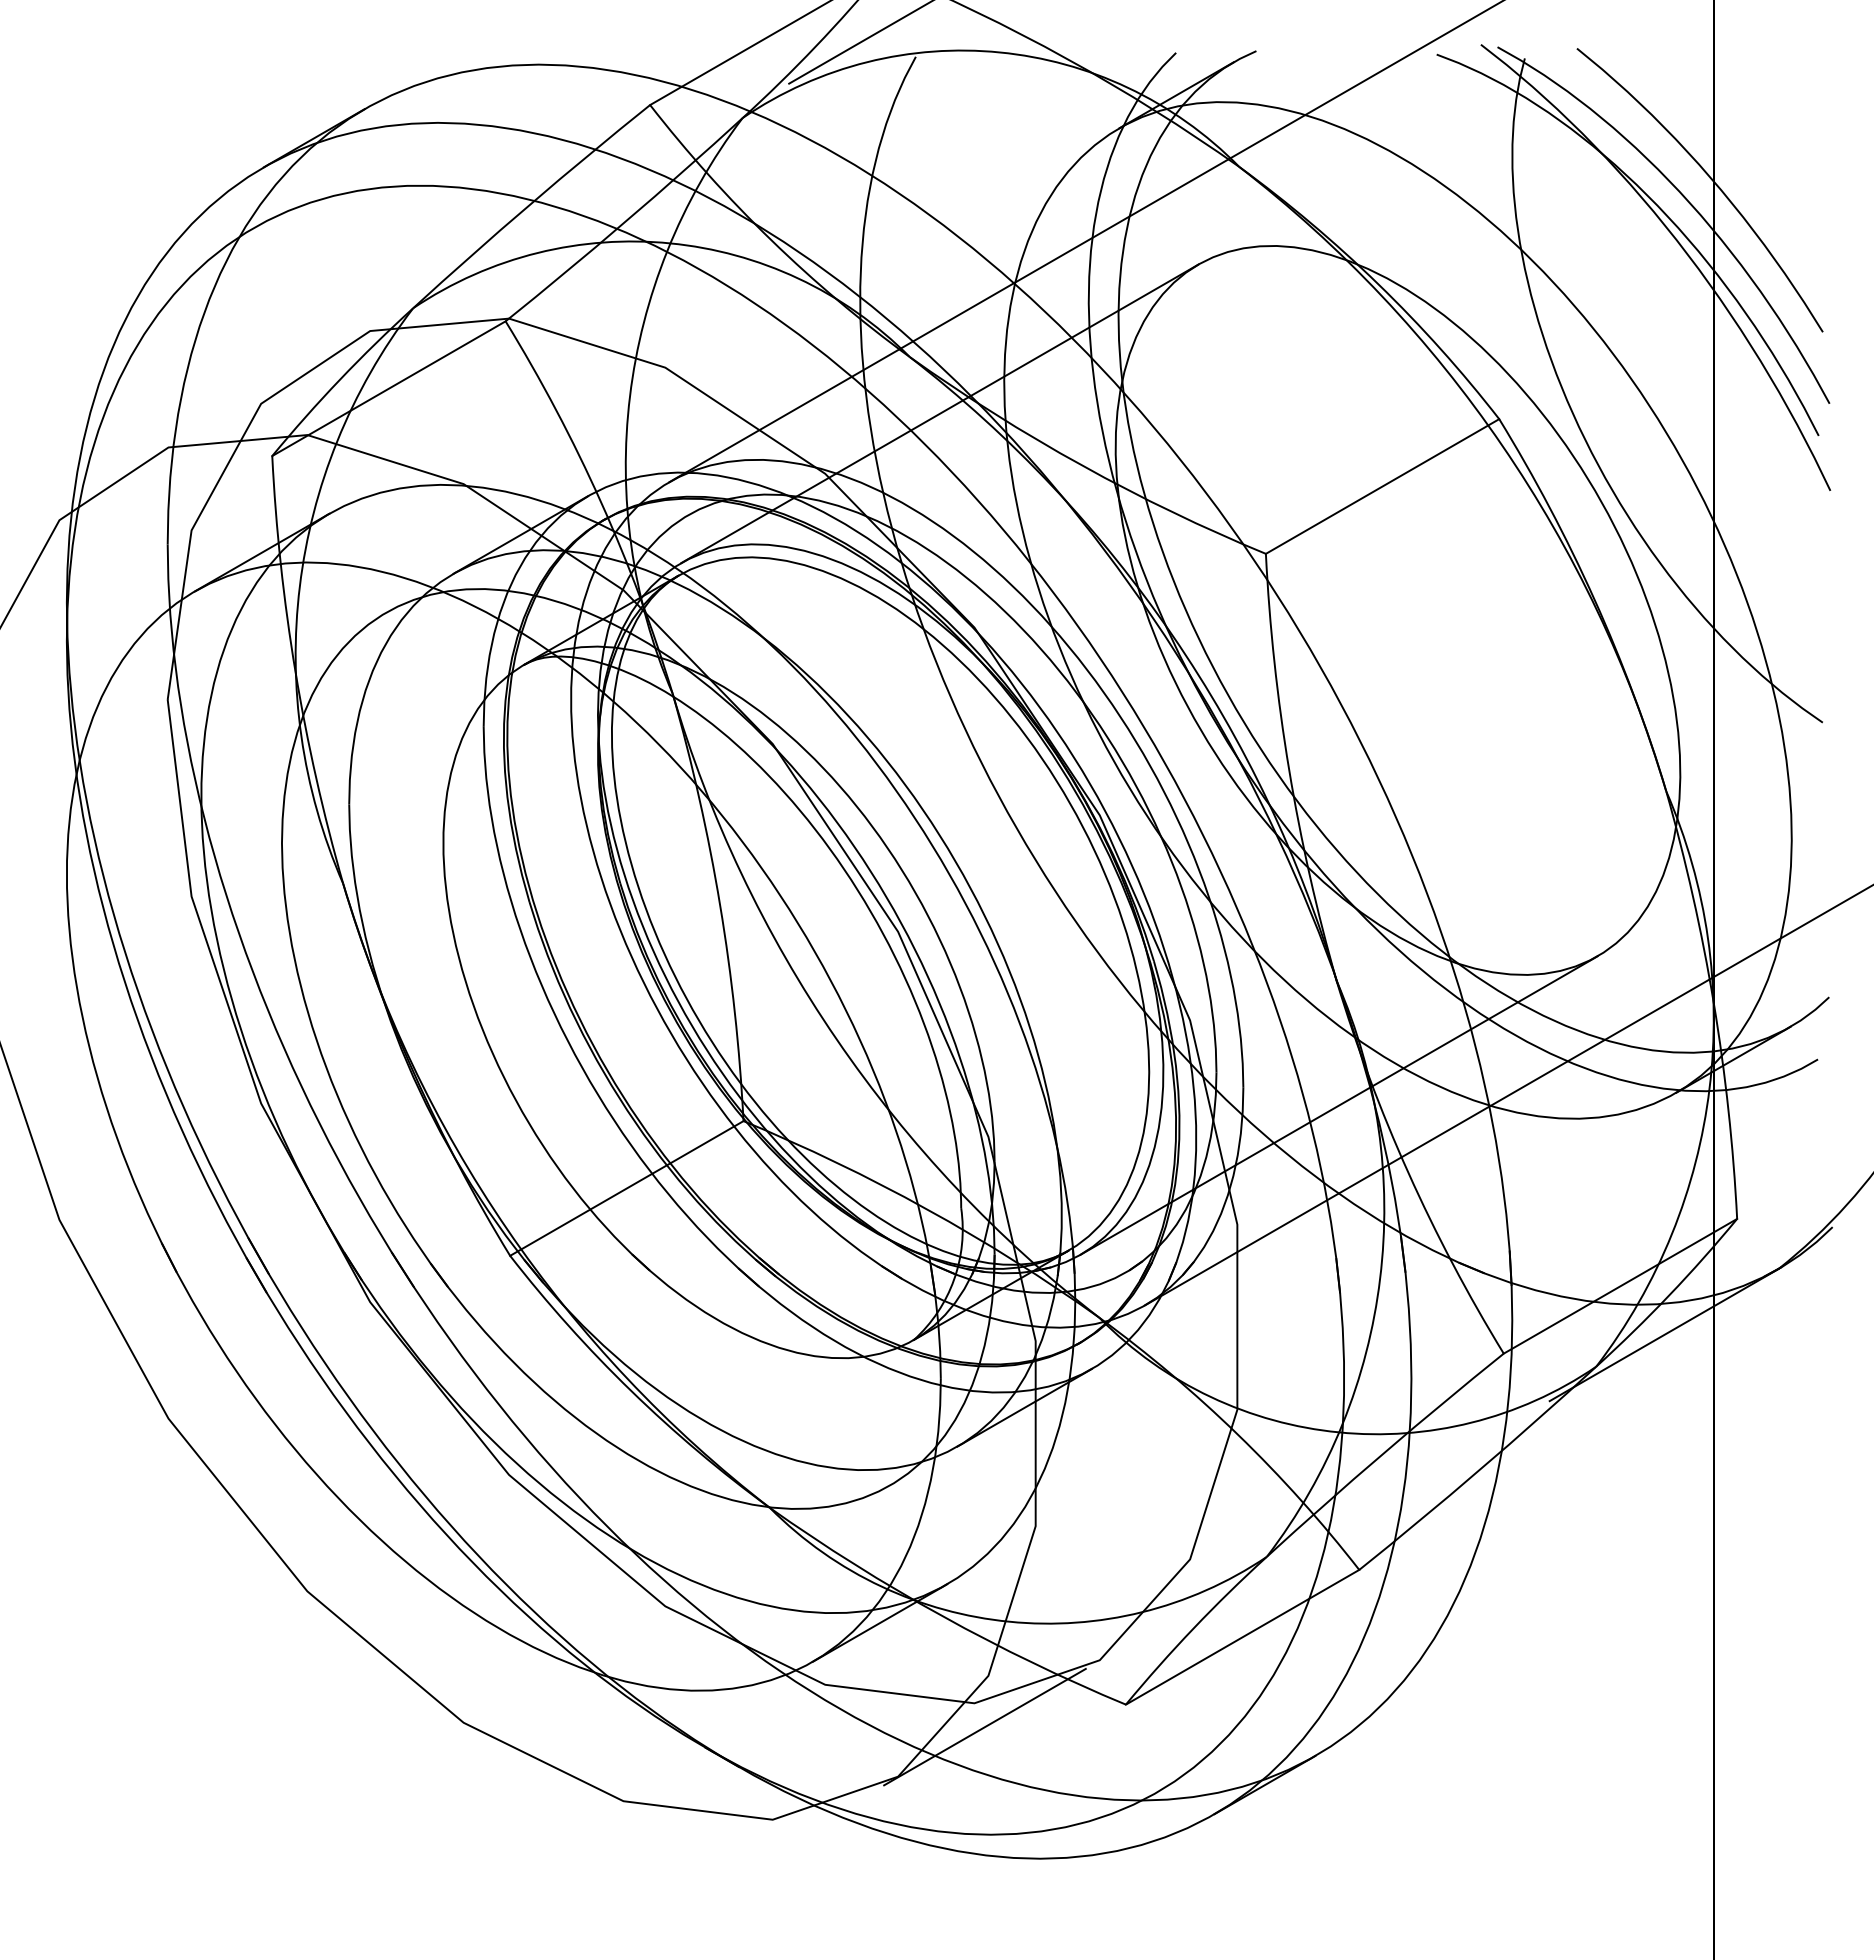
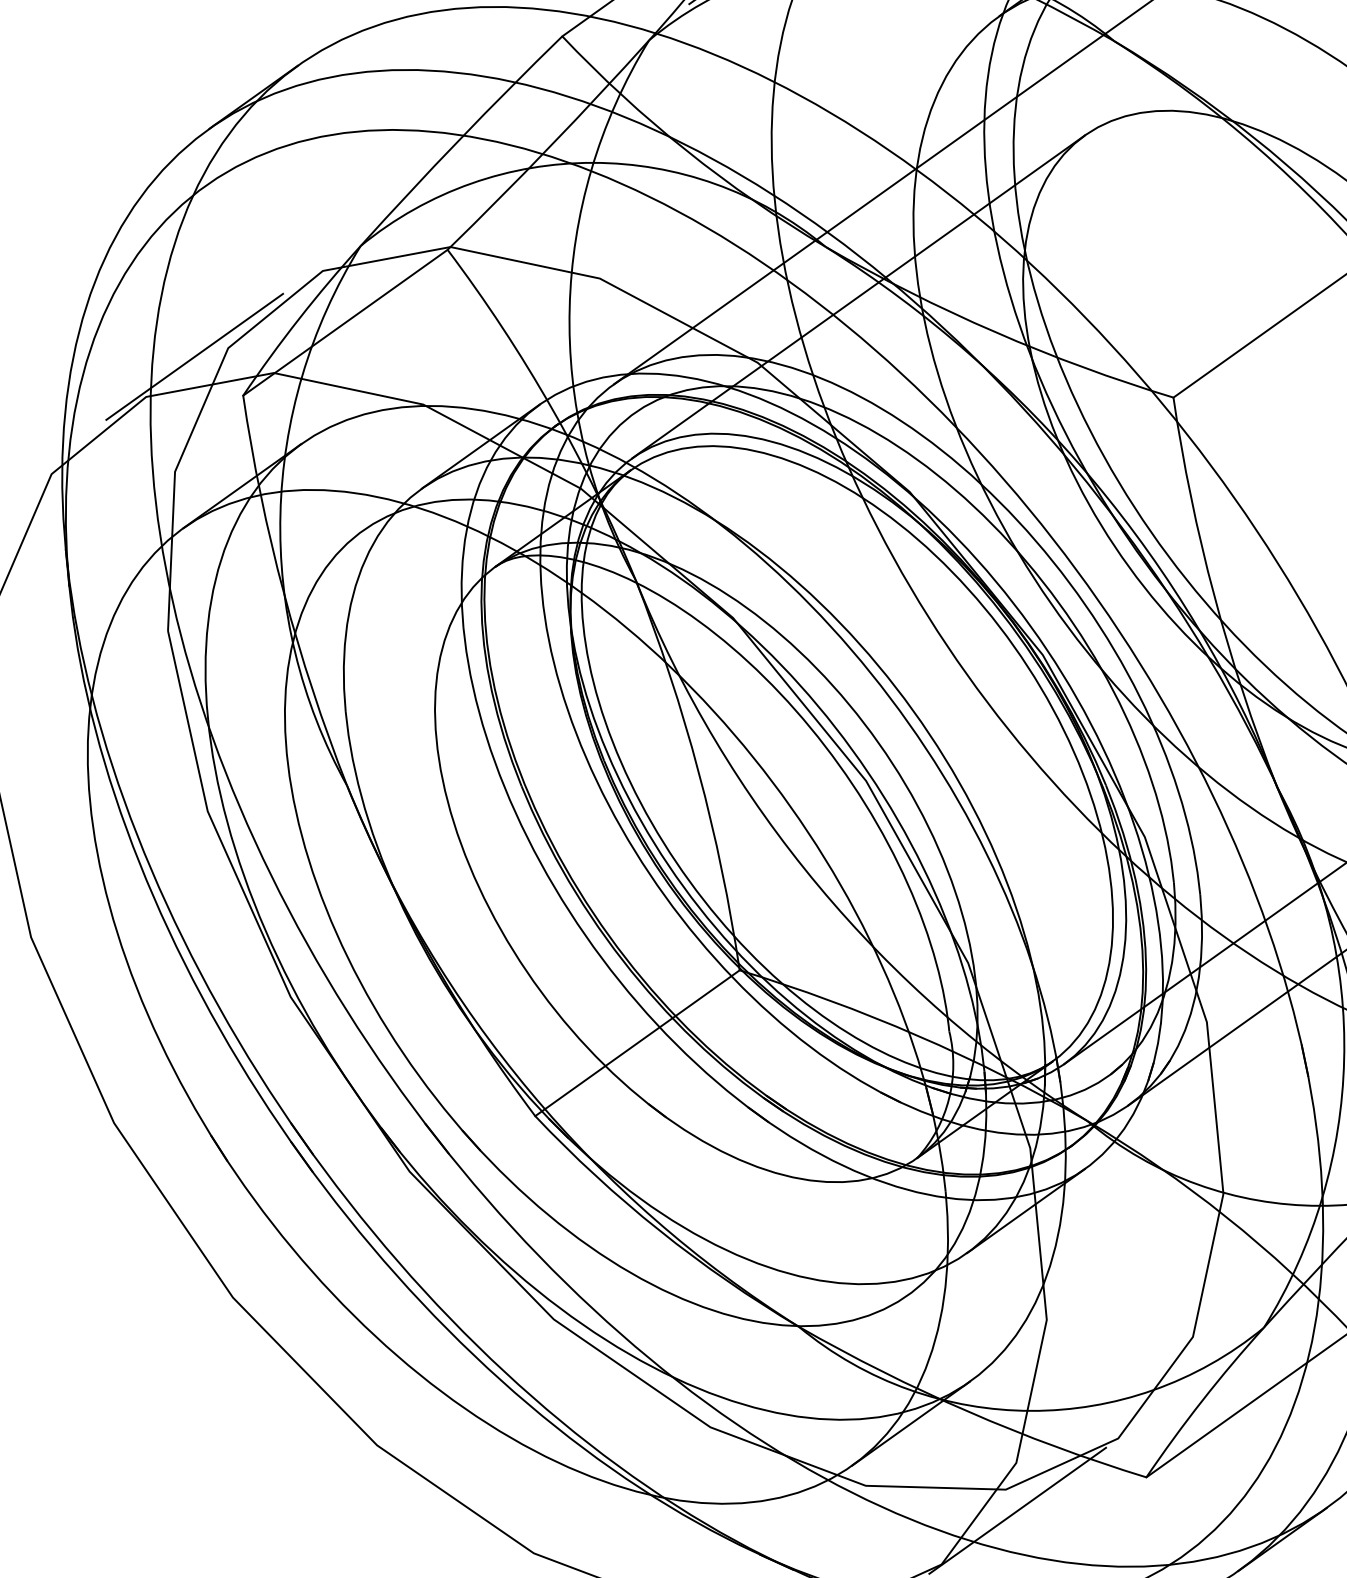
line: (224, 409) -> (194, 356), added

